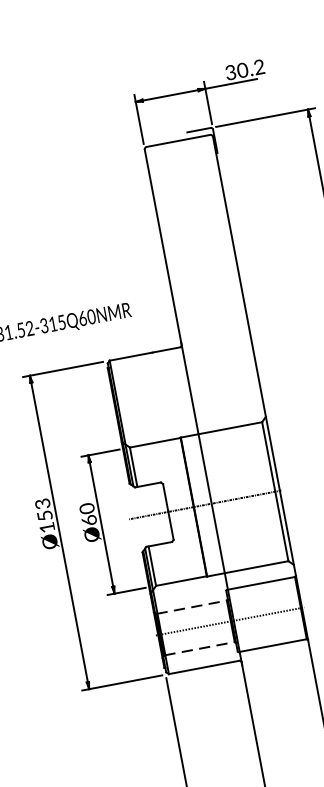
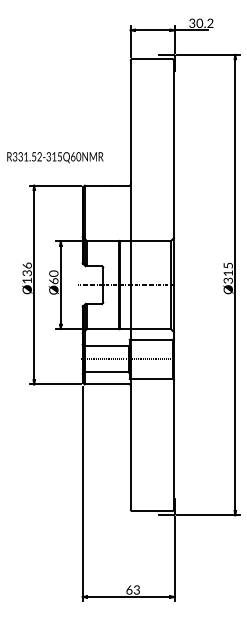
text: (42, 510) -> (26, 269), Ø153 -> Ø136
line: (193, 607) -> (107, 346), dashed -> solid
line: (201, 648) -> (107, 372), dashed -> solid

